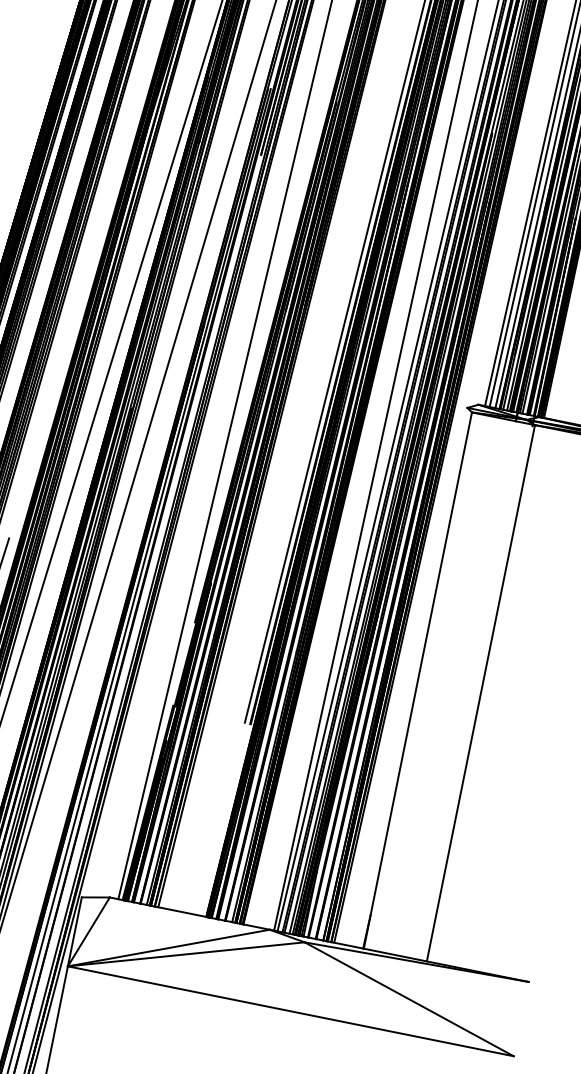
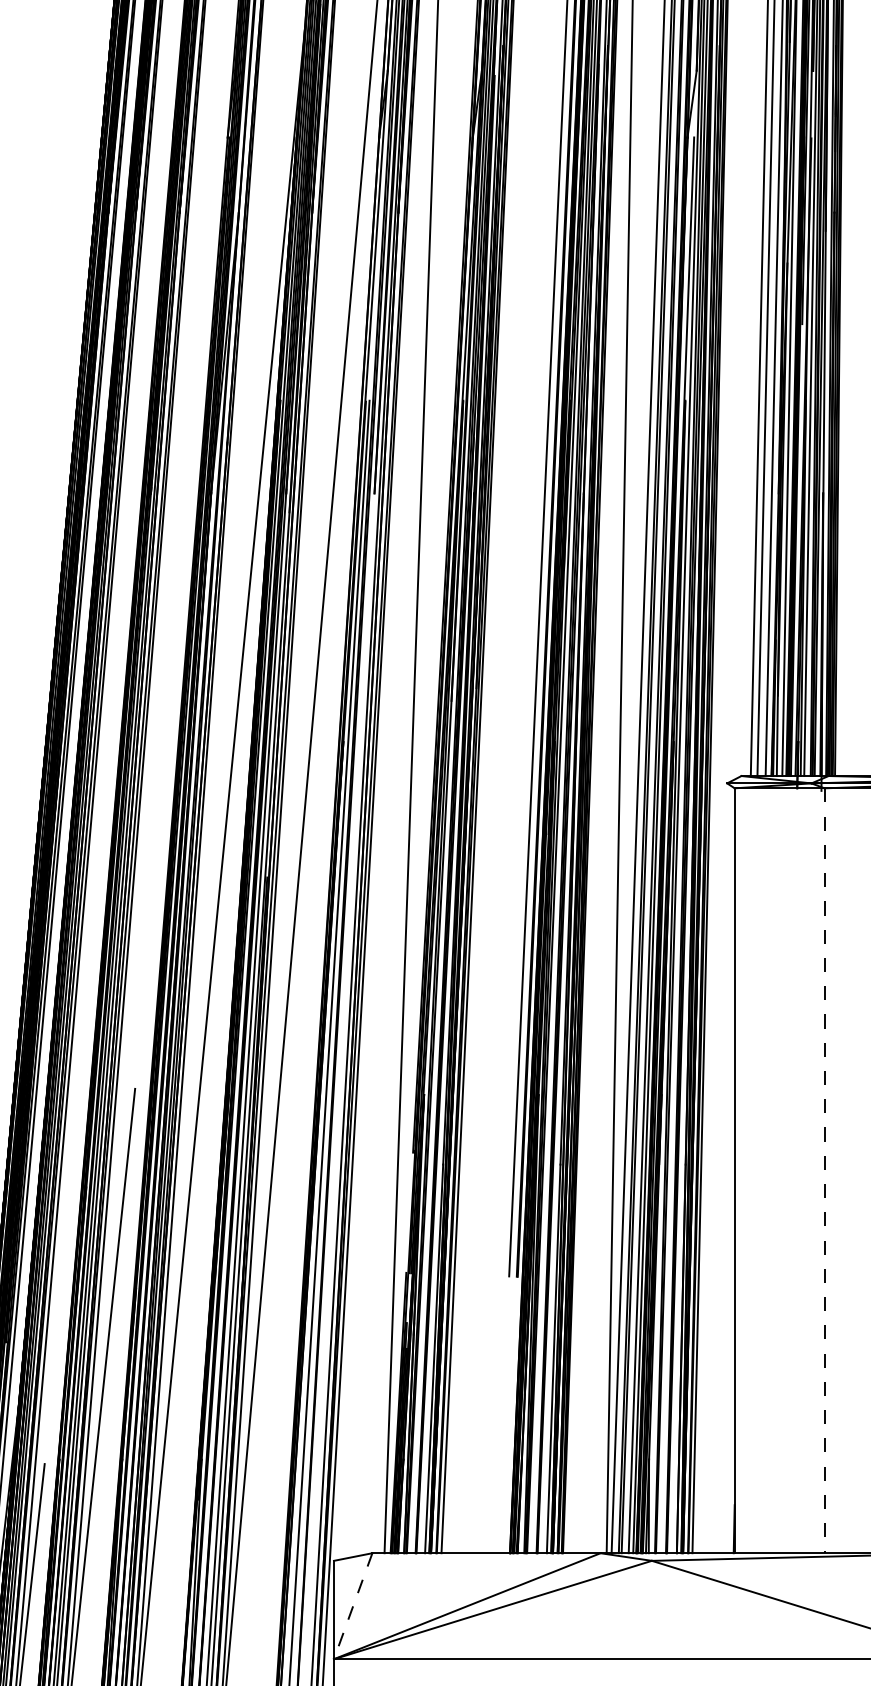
line: (480, 693) -> (824, 1171), solid -> dashed
line: (89, 932) -> (353, 1606), solid -> dashed

